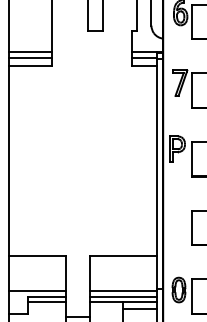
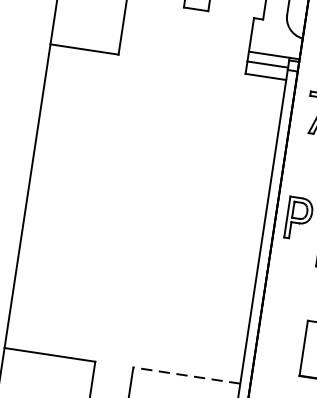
line: (30, 51) -> (87, 26), removed
line: (30, 57) -> (86, 36), removed
line: (122, 255) -> (185, 375), solid -> dashed

